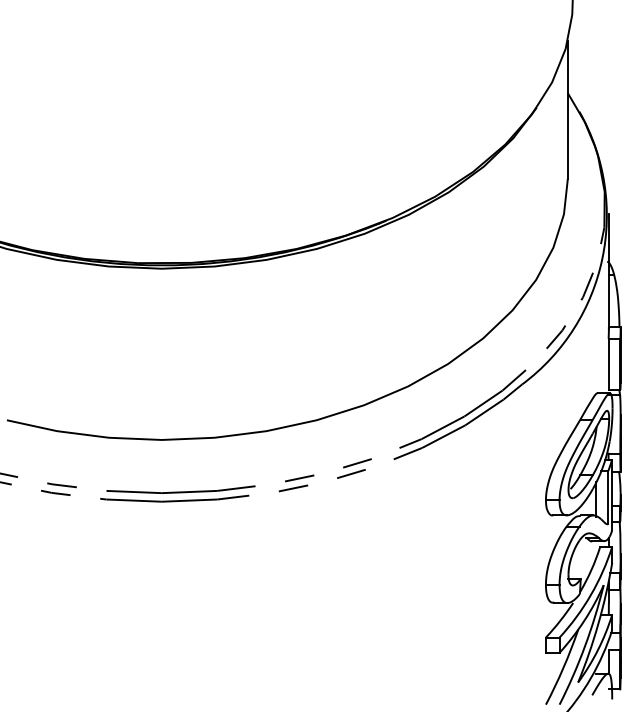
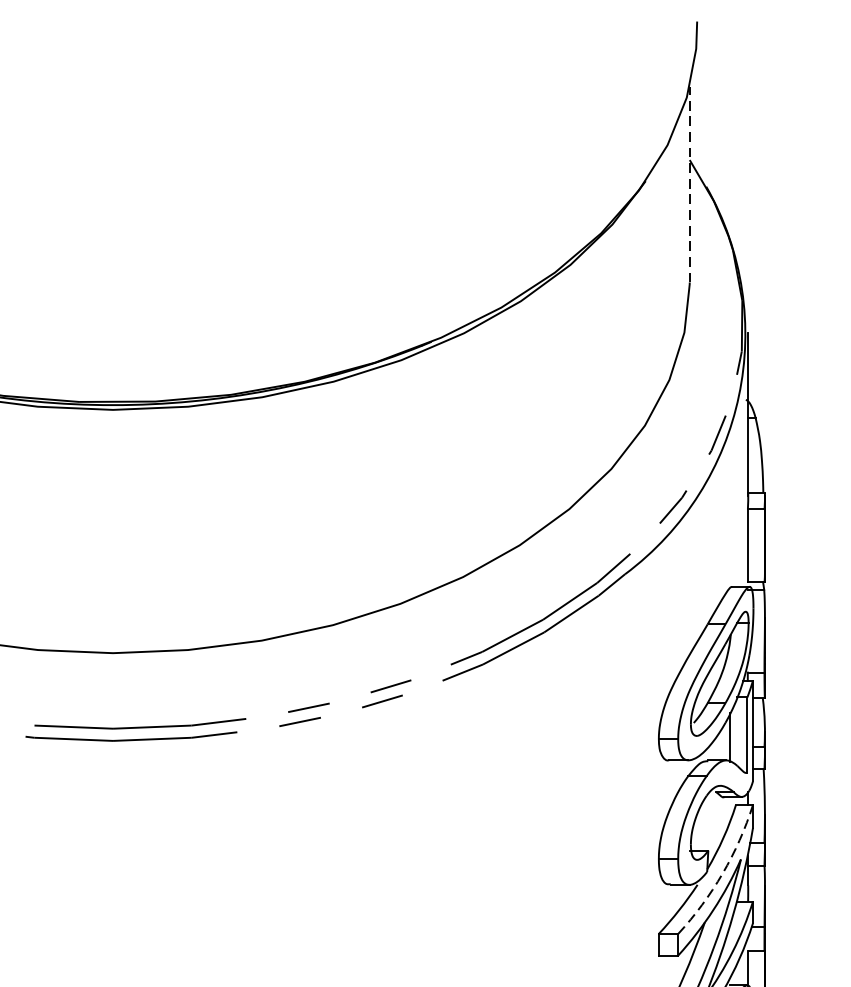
line: (567, 110) -> (689, 185), solid -> dashed
arc: (590, 595) -> (722, 874), solid -> dashed

